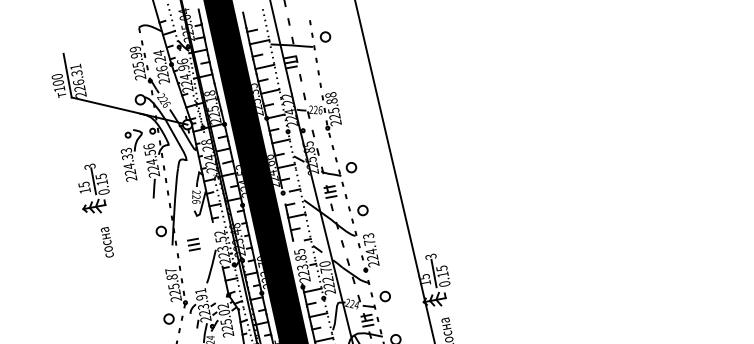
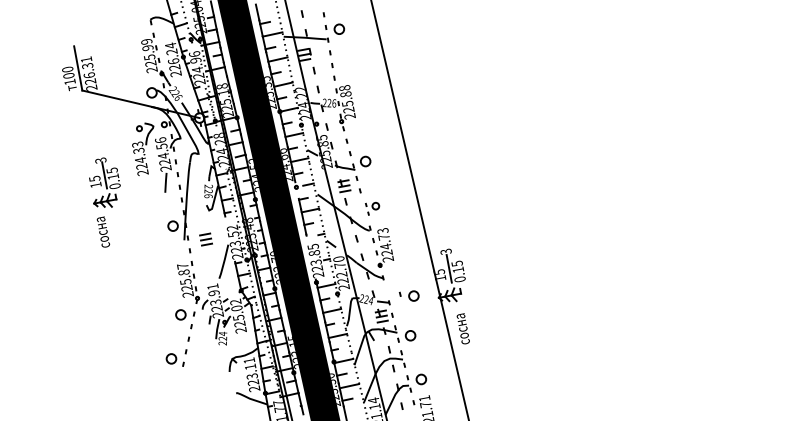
part: (358, 213) -> (372, 208), size x0.7
text: (107, 241) -> (103, 231), moved
part: (379, 295) -> (408, 295), moved

